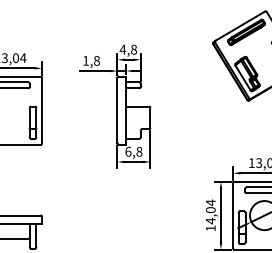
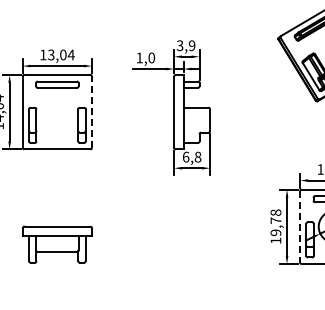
text: (127, 49) -> (185, 45), 4,8 -> 3,9
text: (96, 61) -> (151, 58), 1,8 -> 1,0
line: (41, 110) -> (91, 112), solid -> dashed
text: (210, 211) -> (275, 222), 14,04 -> 19,78
line: (233, 215) -> (300, 226), solid -> dashed

